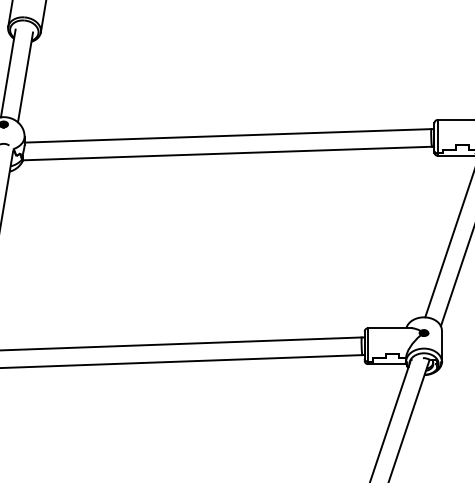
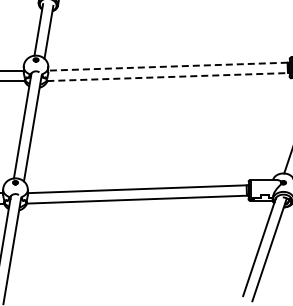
line: (228, 135) -> (168, 66), solid -> dashed
line: (228, 154) -> (168, 77), solid -> dashed

